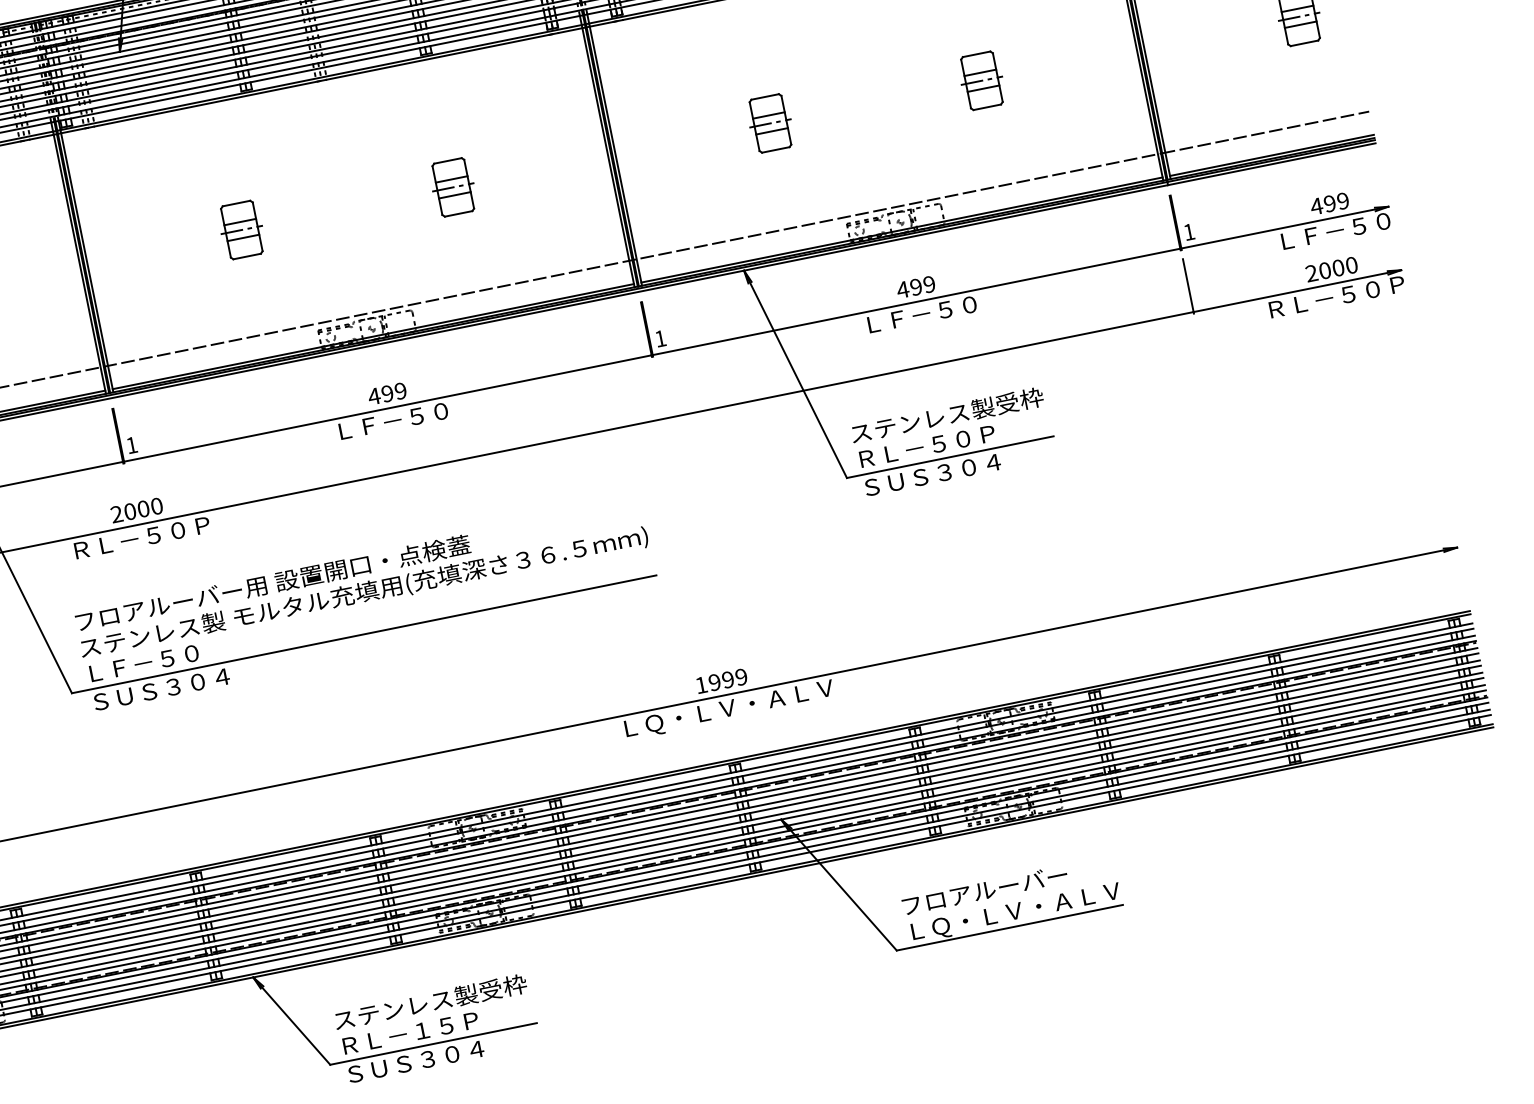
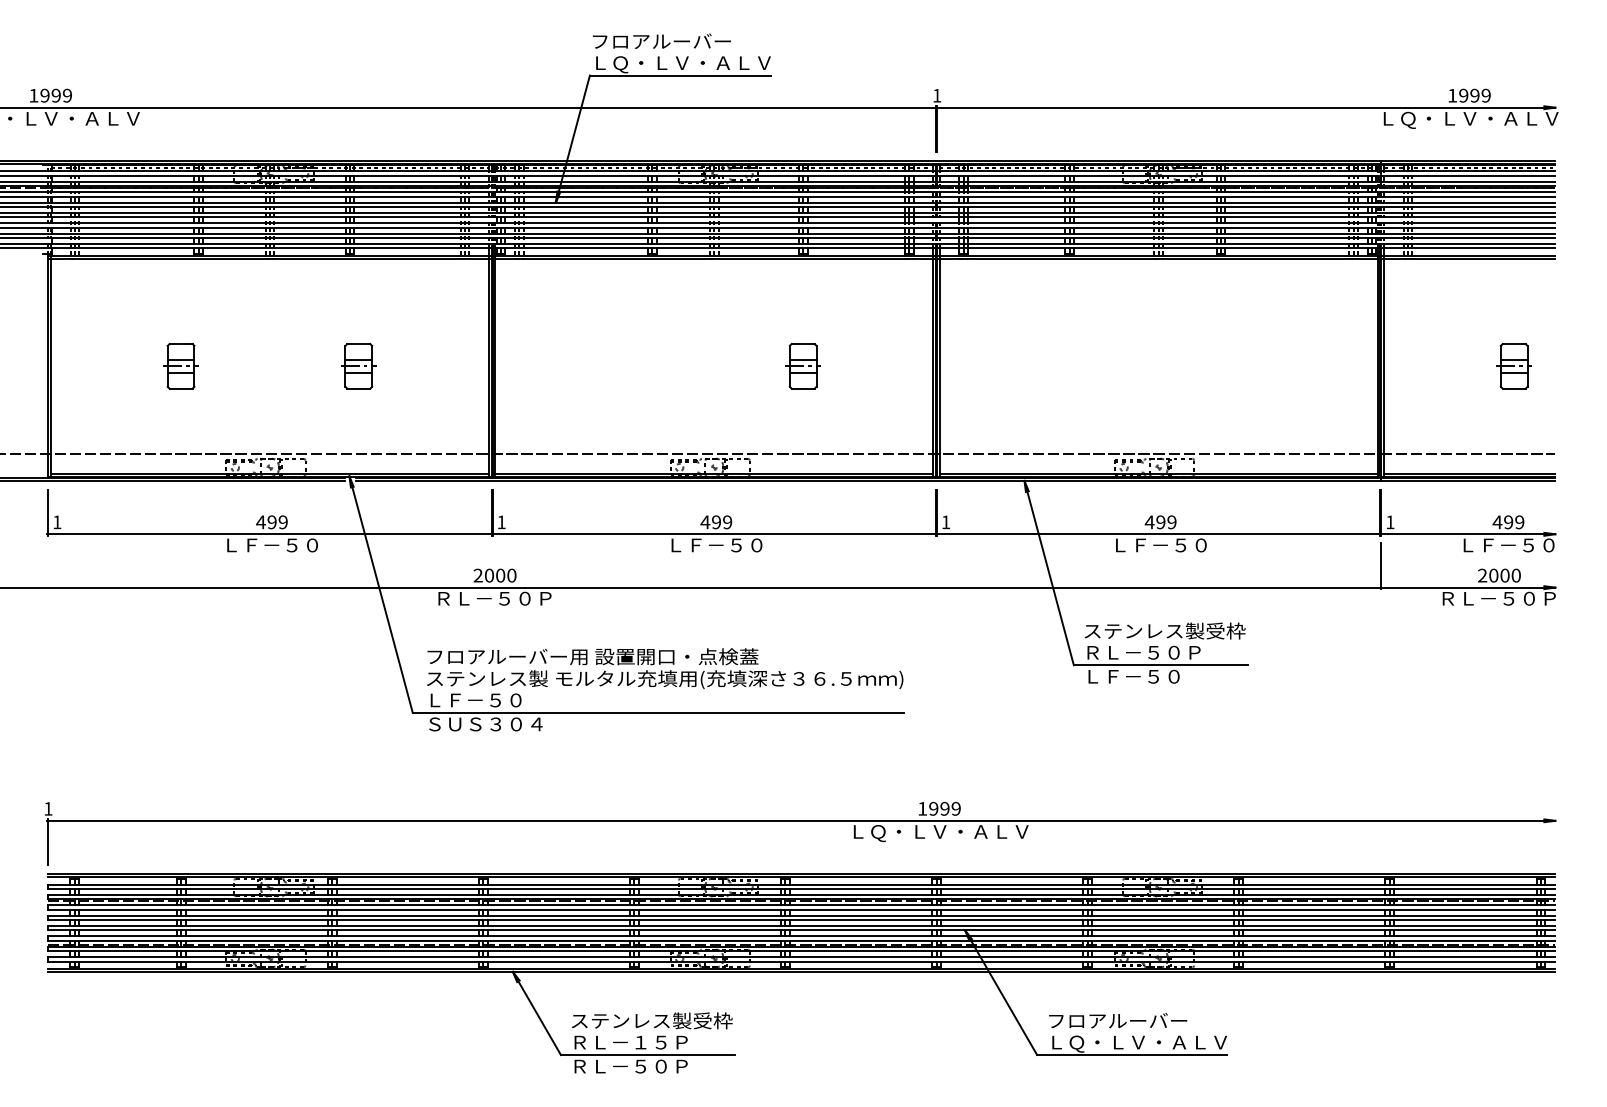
part: (981, 81) -> (1247, 366), removed
part: (770, 123) -> (1069, 366), removed
part: (241, 230) -> (625, 366), removed
text: (932, 474) -> (1143, 676), ＳＵＳ３０４ -> ＬＦ－５０
text: (415, 1061) -> (630, 1066), ＳＵＳ３０４ -> ＲＬ－５０Ｐ

